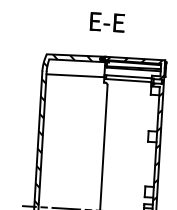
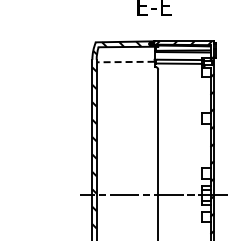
line: (75, 76) -> (125, 62), solid -> dashed

